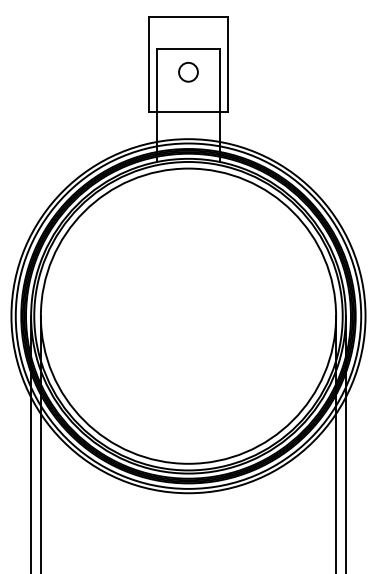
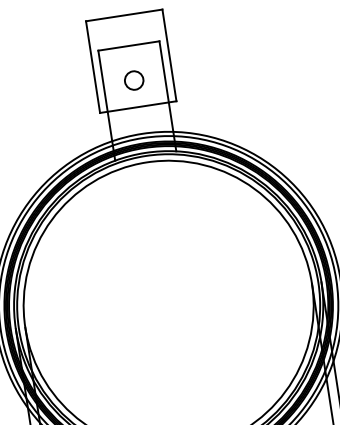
circle: (188, 72) -> (134, 80), moved

